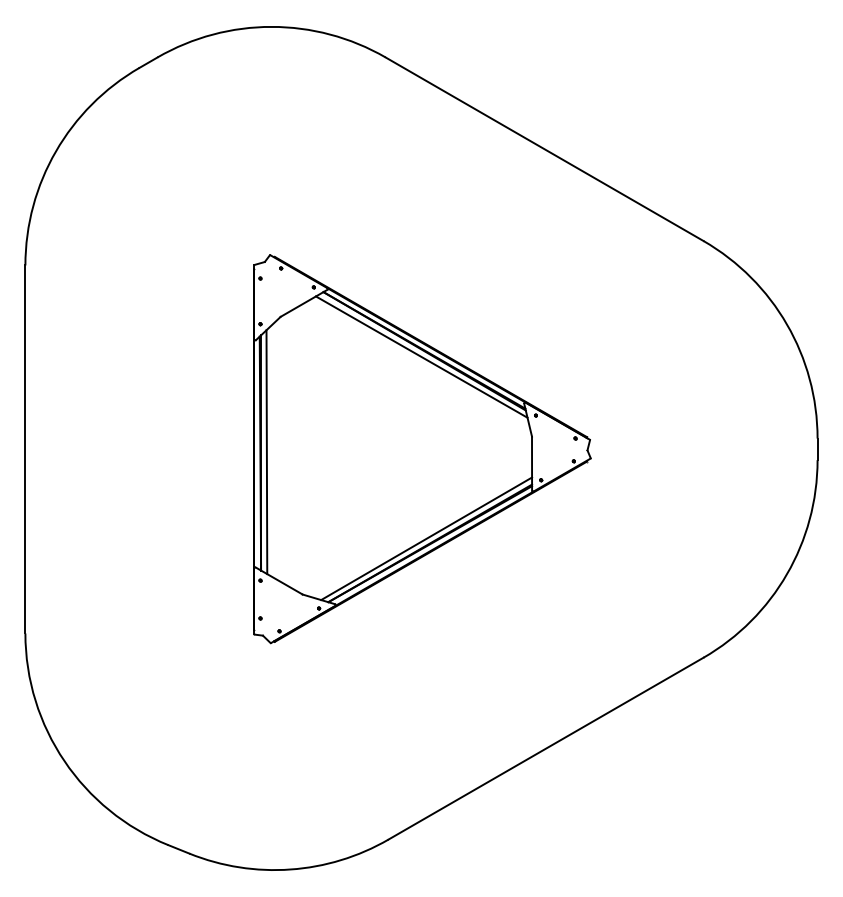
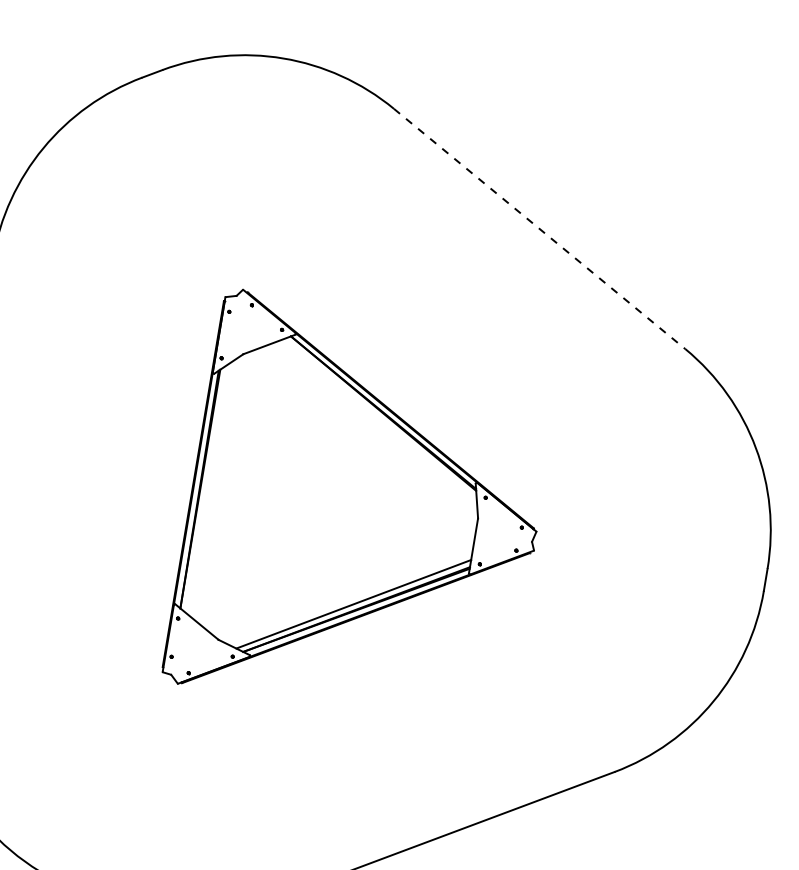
line: (545, 149) -> (540, 229), solid -> dashed
line: (421, 356) -> (379, 418), removed
line: (266, 452) -> (205, 489), removed

